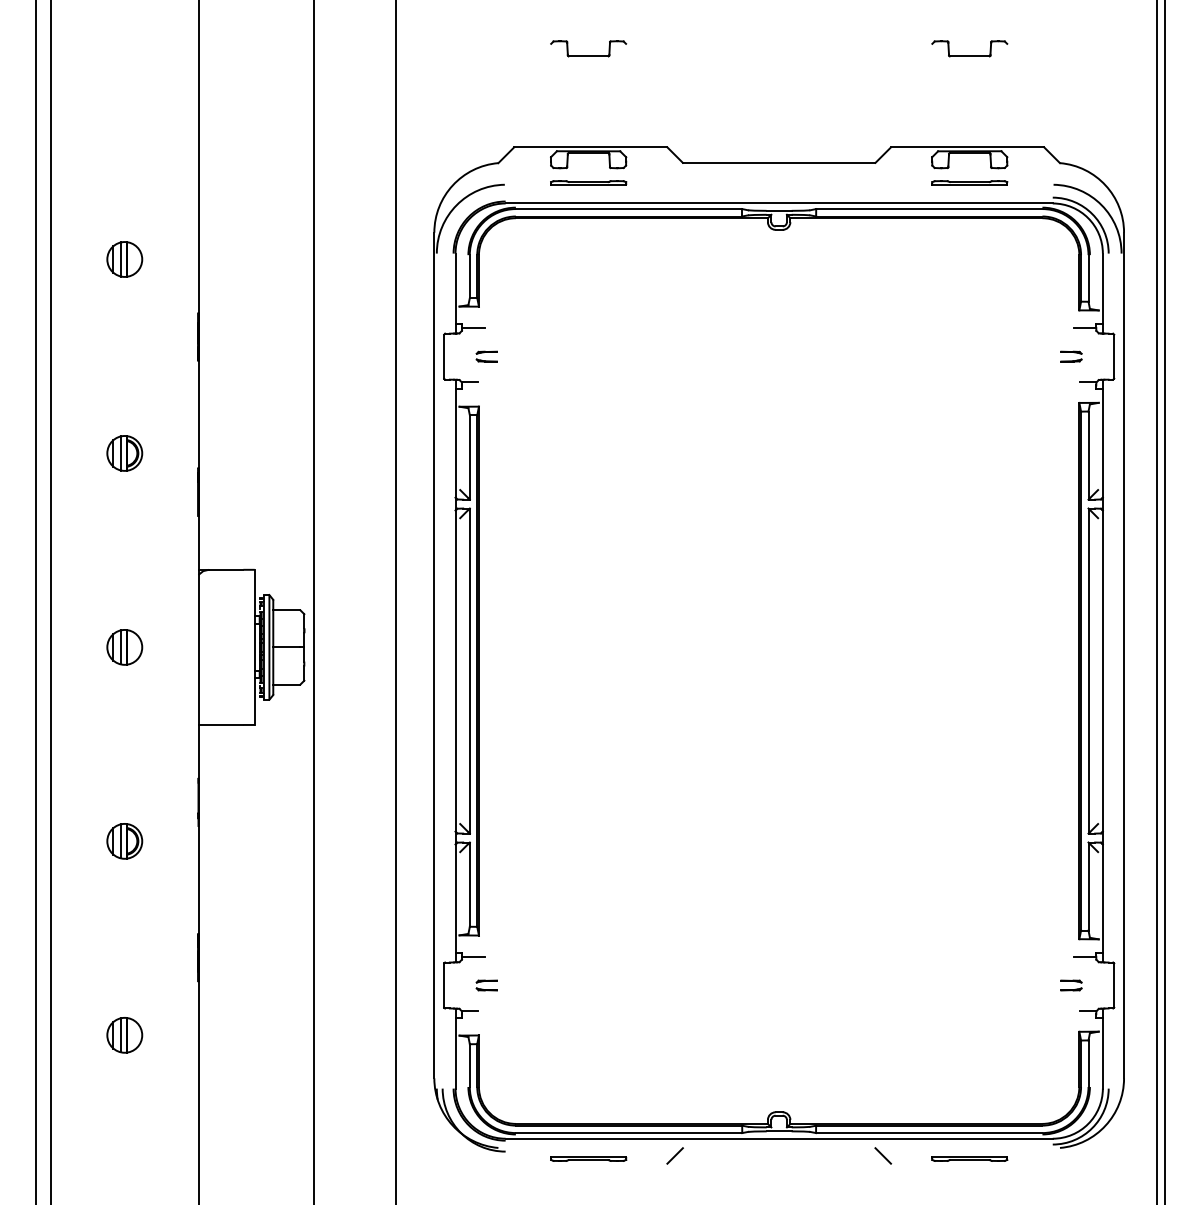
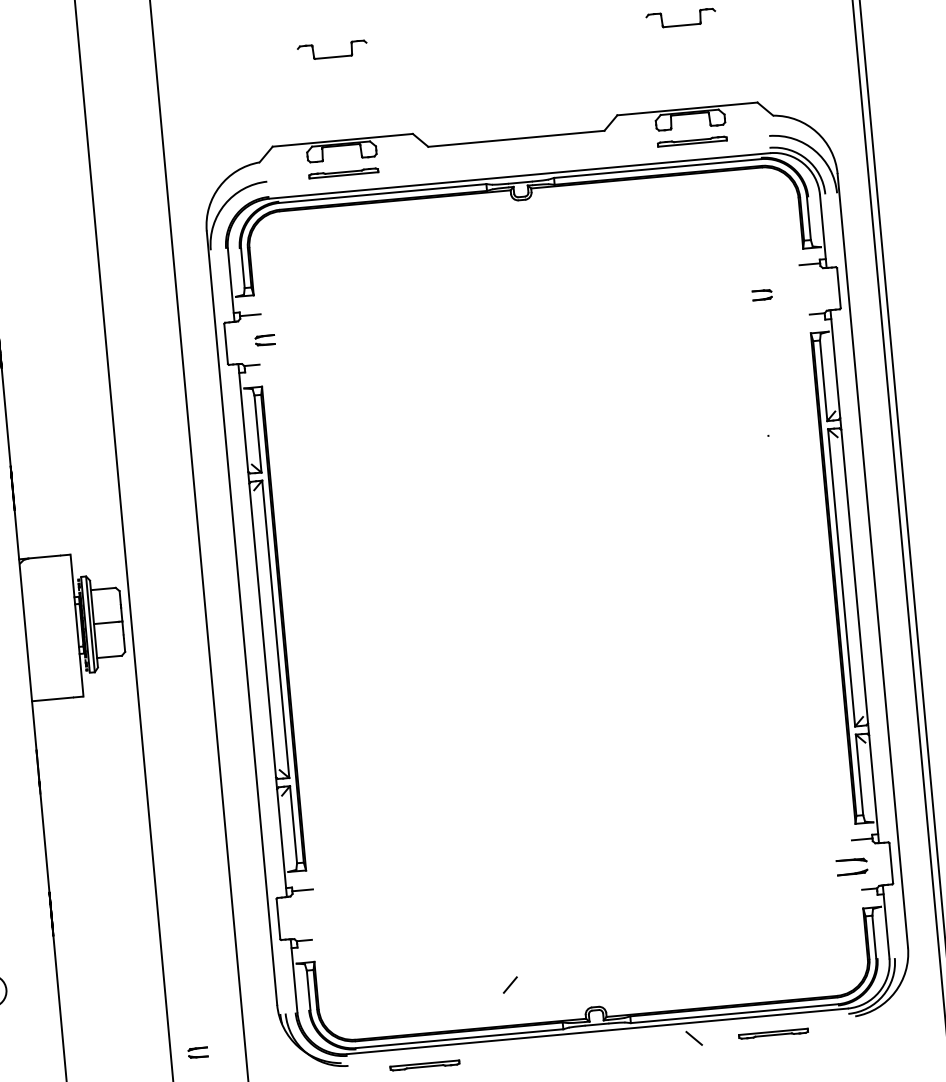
part: (1071, 356) -> (762, 294), moved
part: (486, 985) -> (197, 1052), moved
part: (1071, 985) -> (852, 866), size x1.6
line: (674, 1155) -> (509, 984), moved

